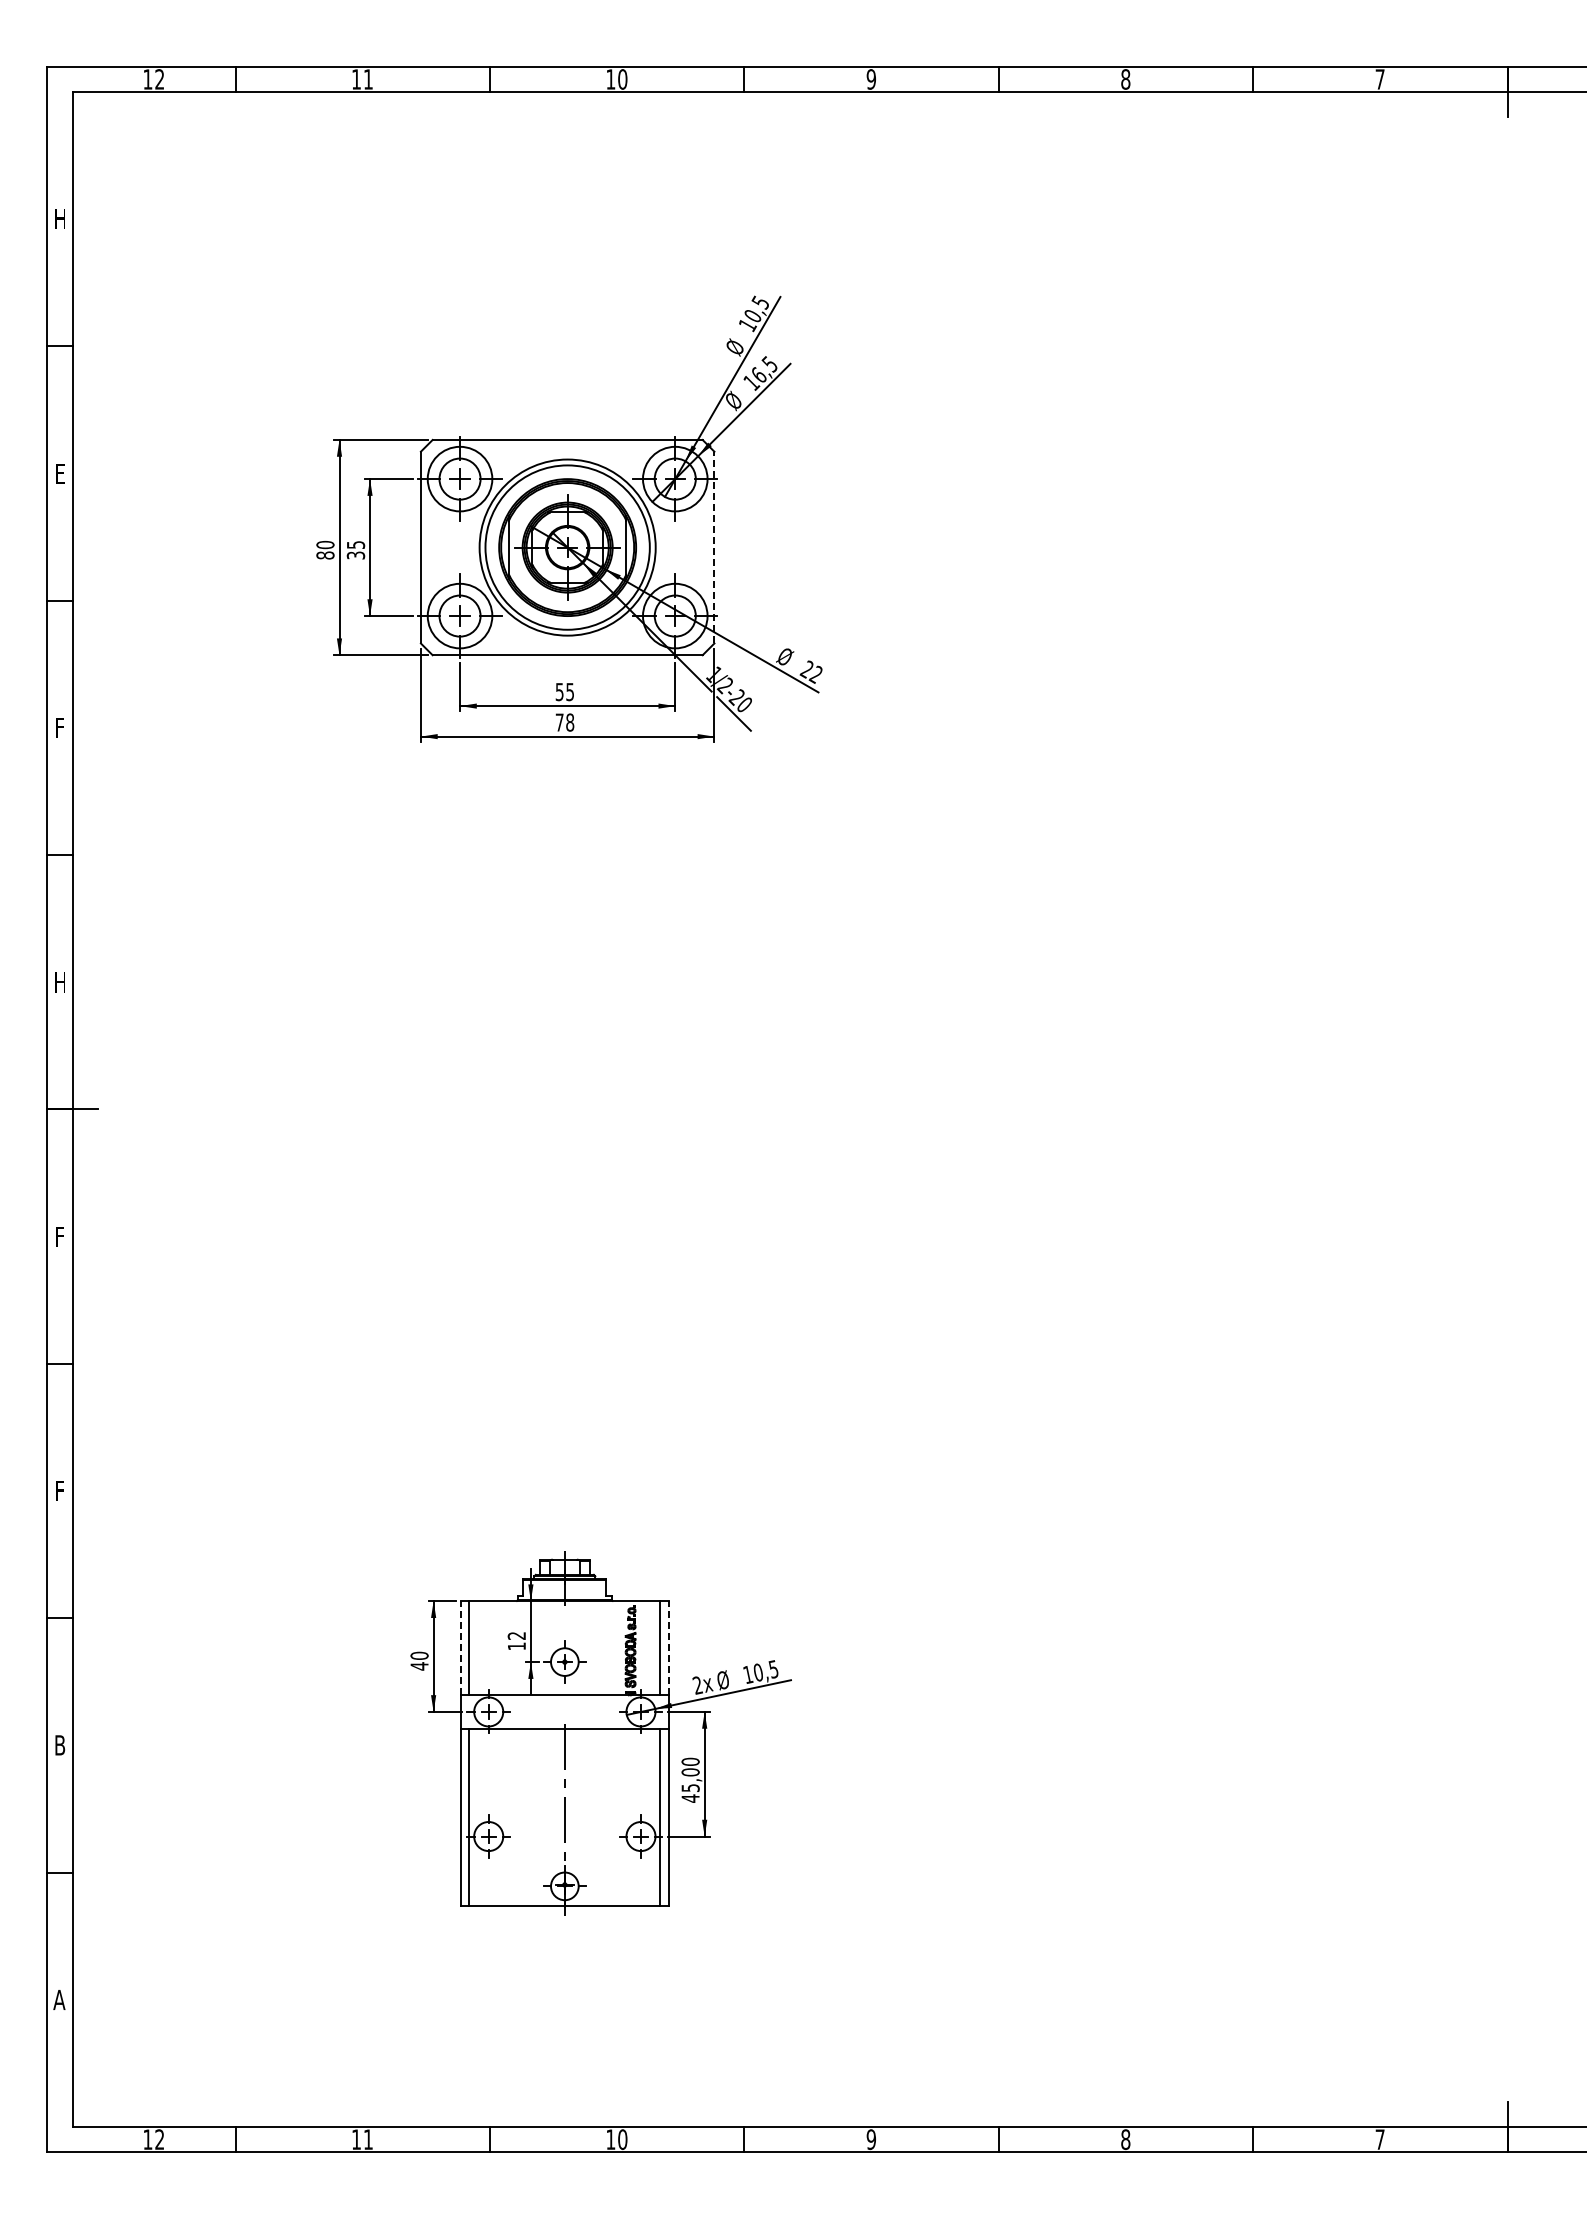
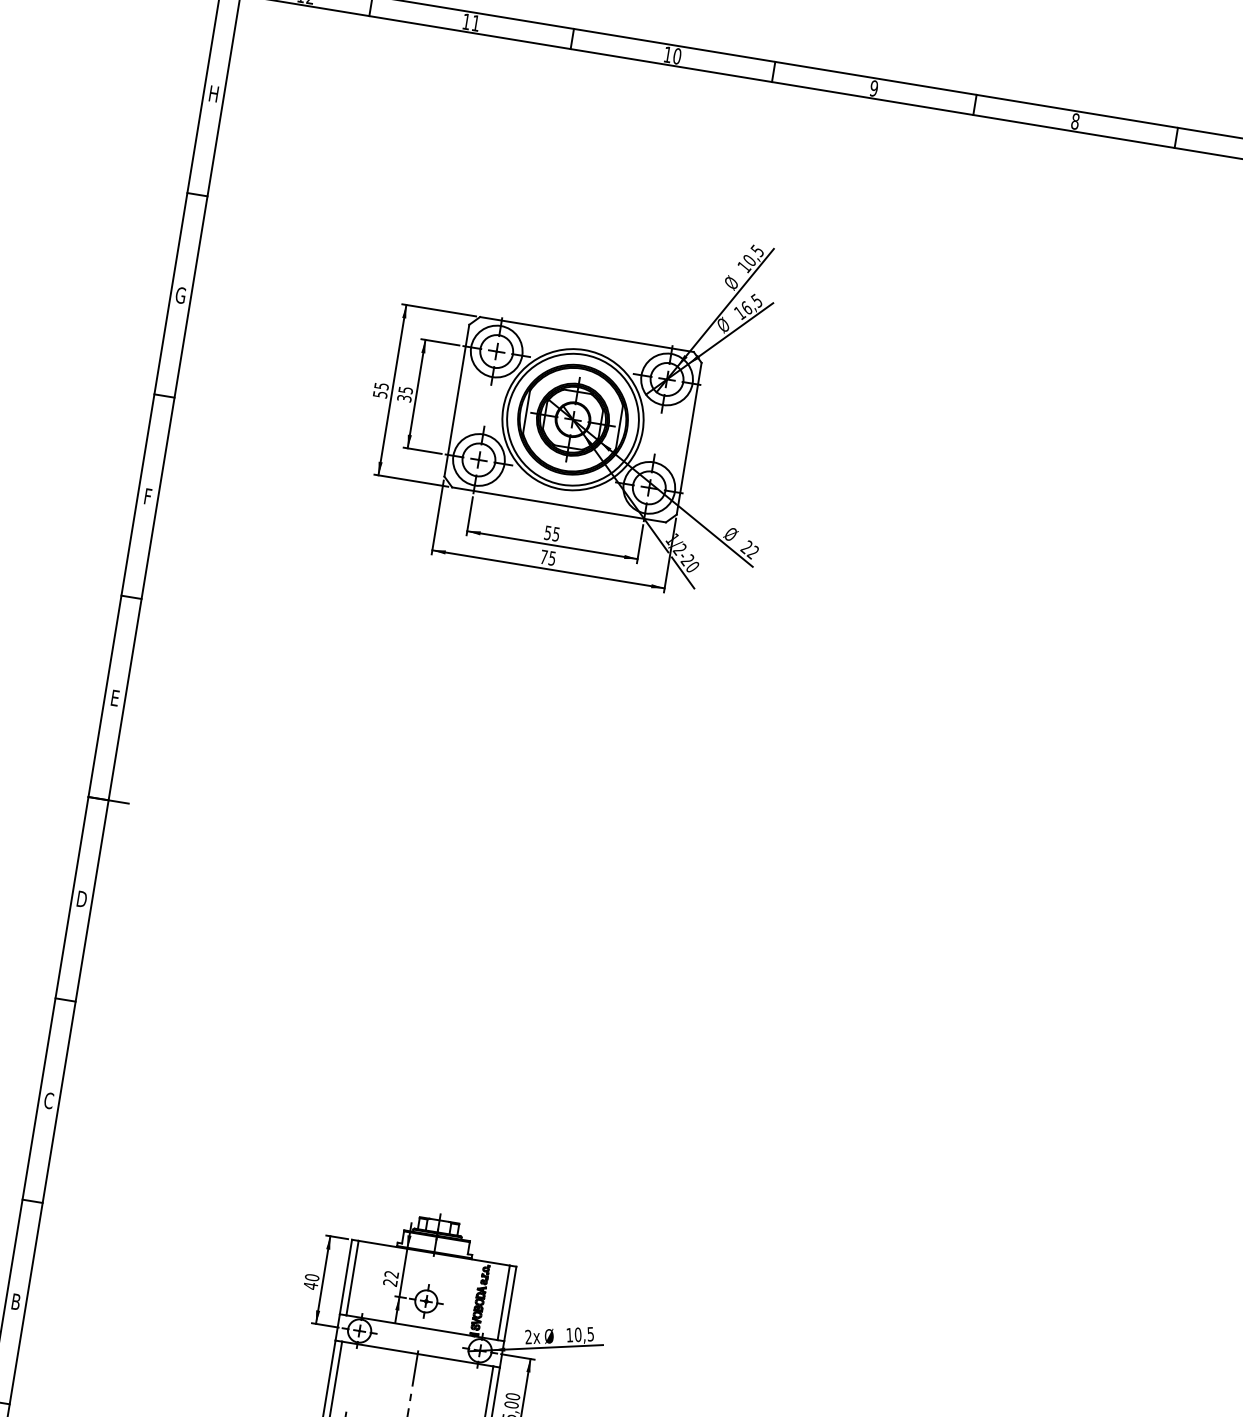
text: (59, 473) -> (180, 295), E -> G
line: (714, 547) -> (689, 438), dashed -> solid
text: (325, 549) -> (381, 389), 80 -> 55
text: (570, 722) -> (552, 558), 78 -> 75
text: (59, 982) -> (114, 698), H -> E
text: (59, 1236) -> (81, 899), F -> D
text: (59, 1490) -> (48, 1100), F -> C
text: (516, 1646) -> (390, 1282), 12 -> 22
line: (461, 1647) -> (346, 1276), dashed -> solid
line: (668, 1647) -> (510, 1303), dashed -> solid

